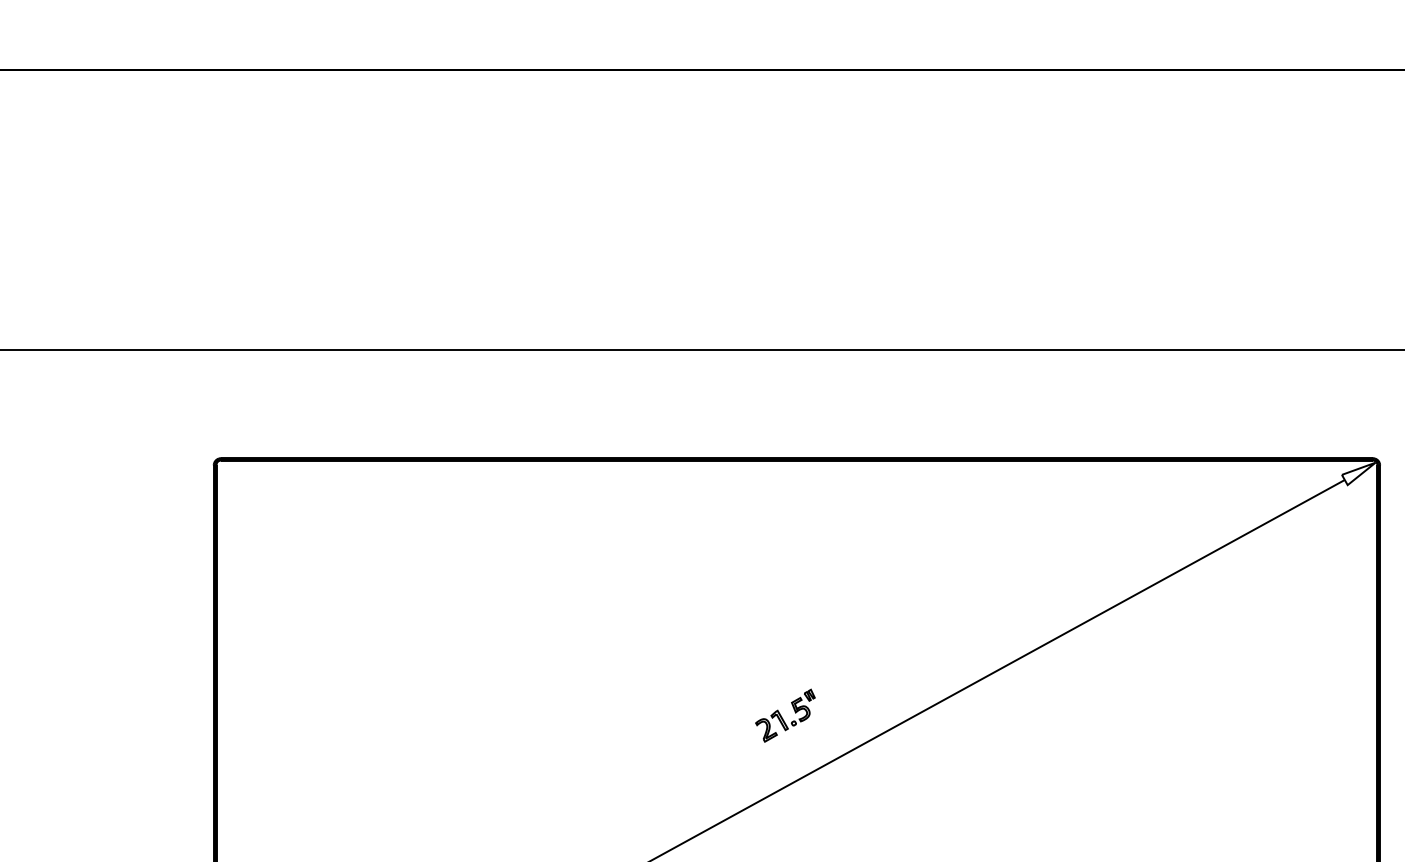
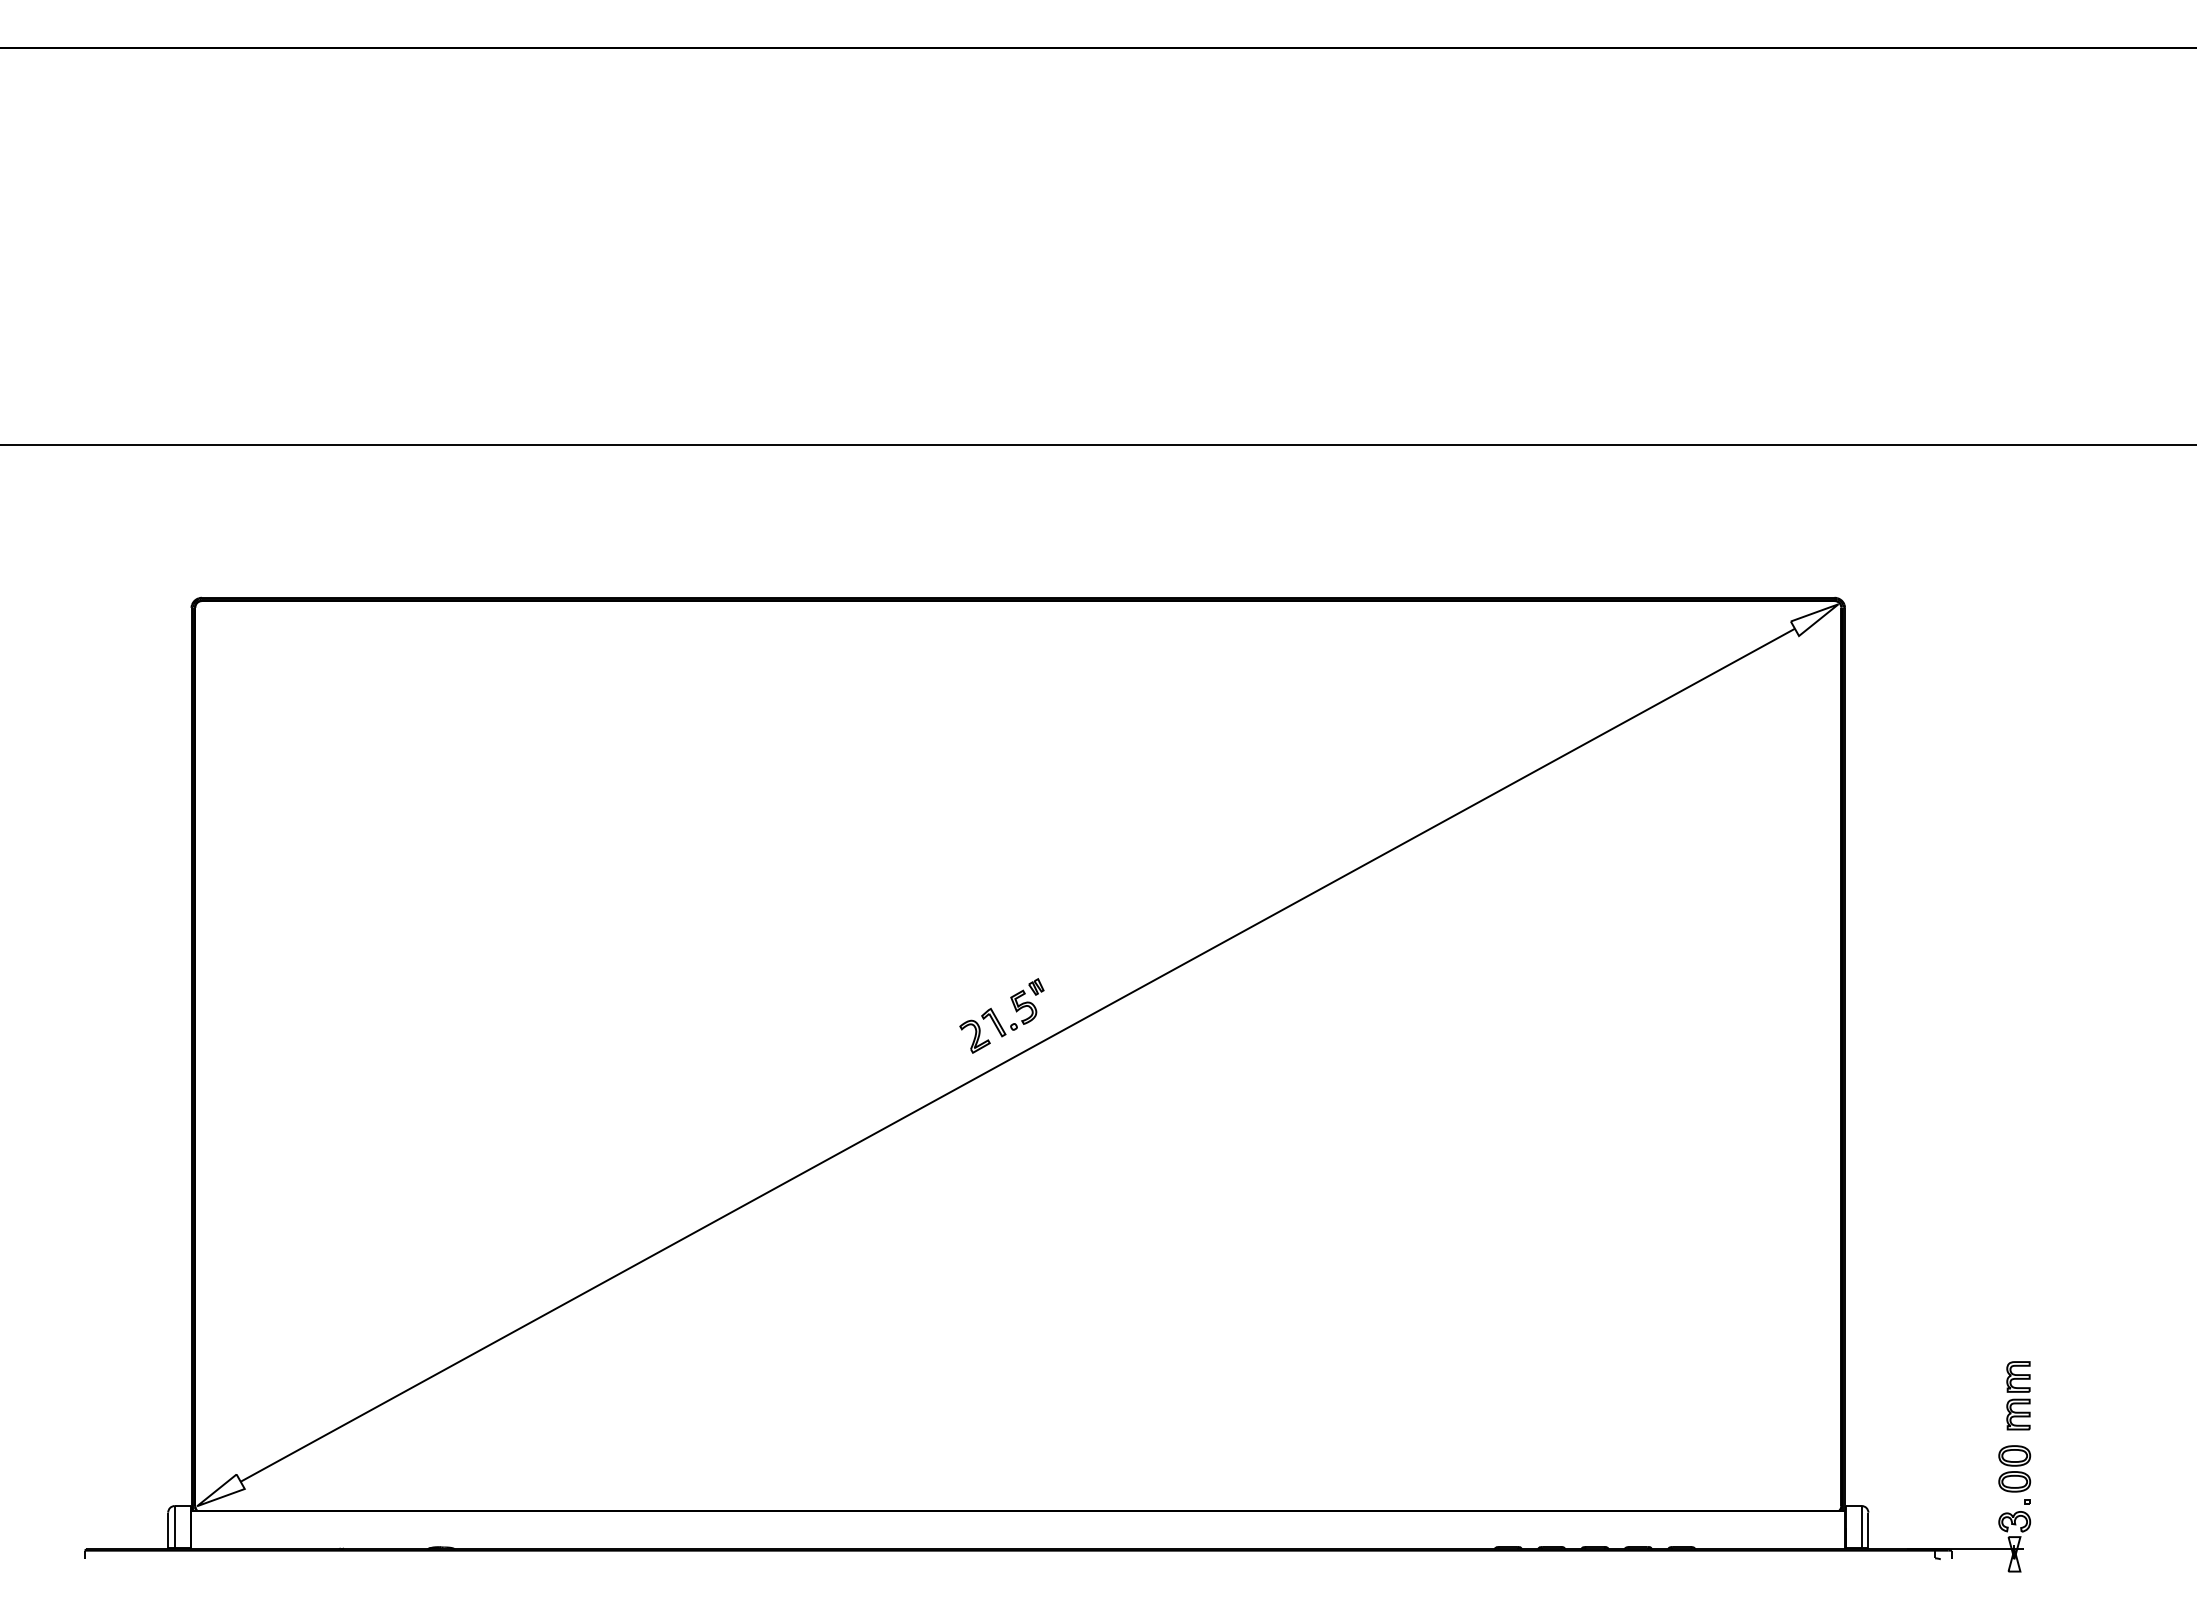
part: (785, 715) -> (1001, 1015), moved

